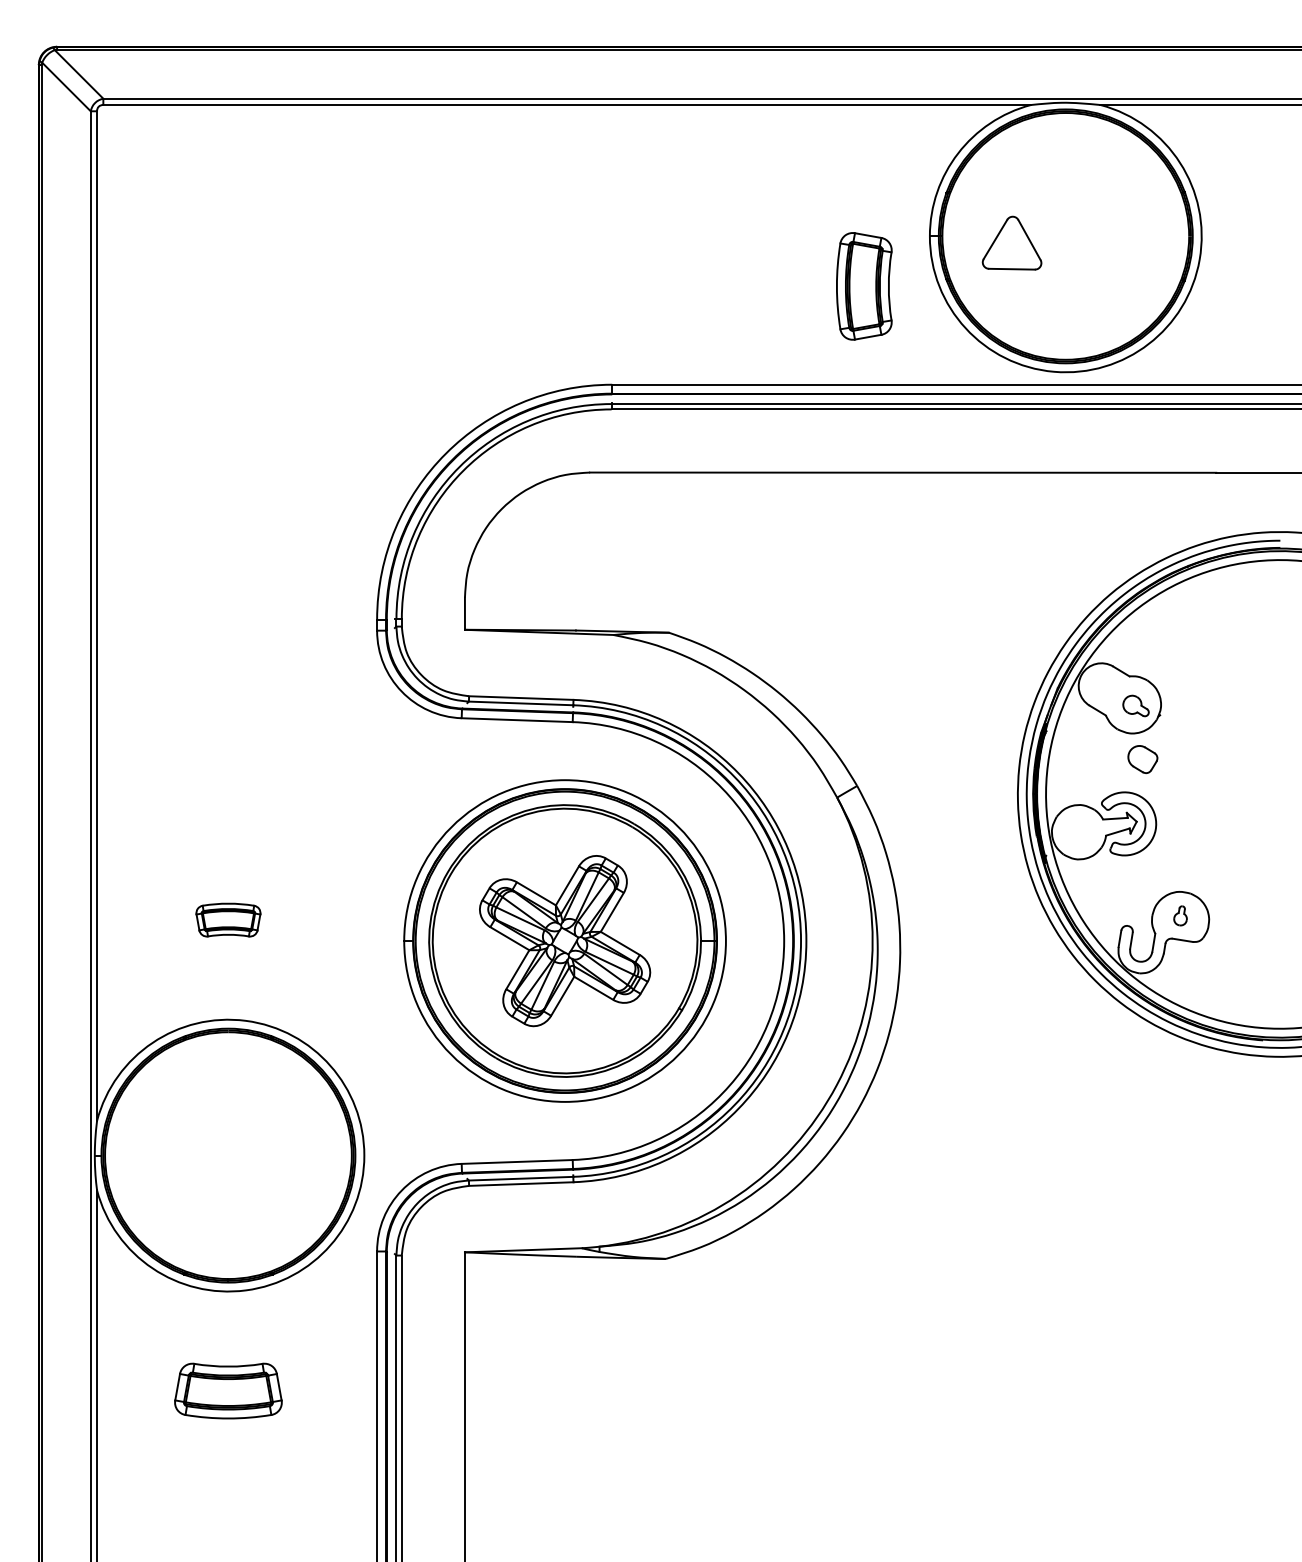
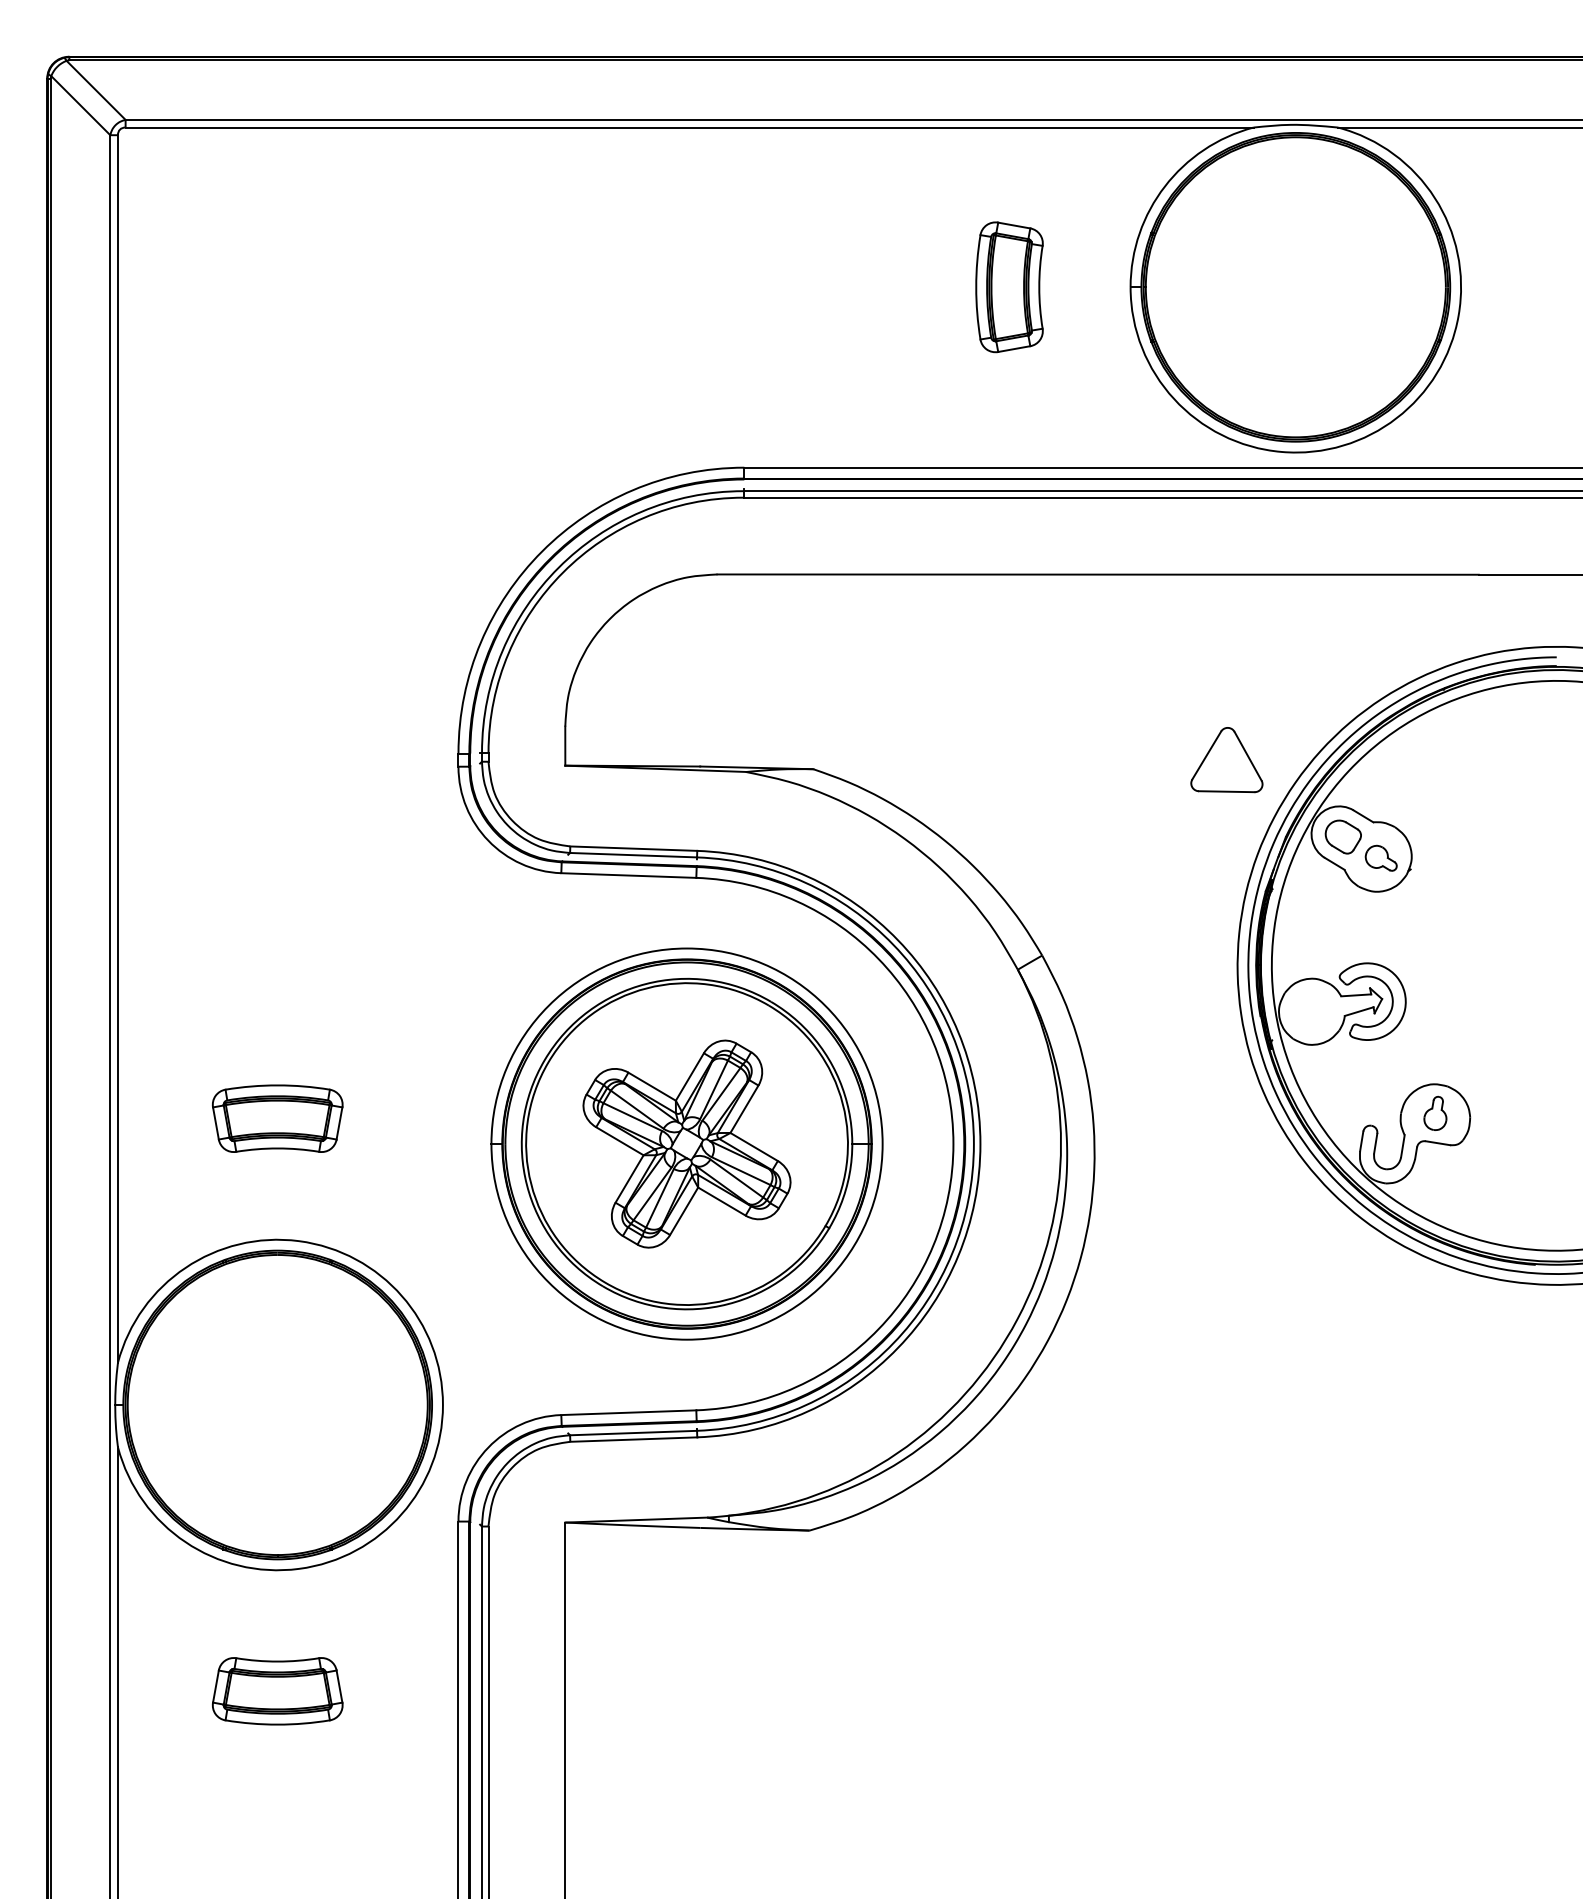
part: (1011, 242) -> (1226, 759), moved
part: (864, 286) -> (1009, 287), moved
part: (1142, 759) -> (1342, 837), moved
part: (1180, 915) -> (1435, 1113), size x1.43
part: (228, 919) -> (277, 1117), size x1.67

